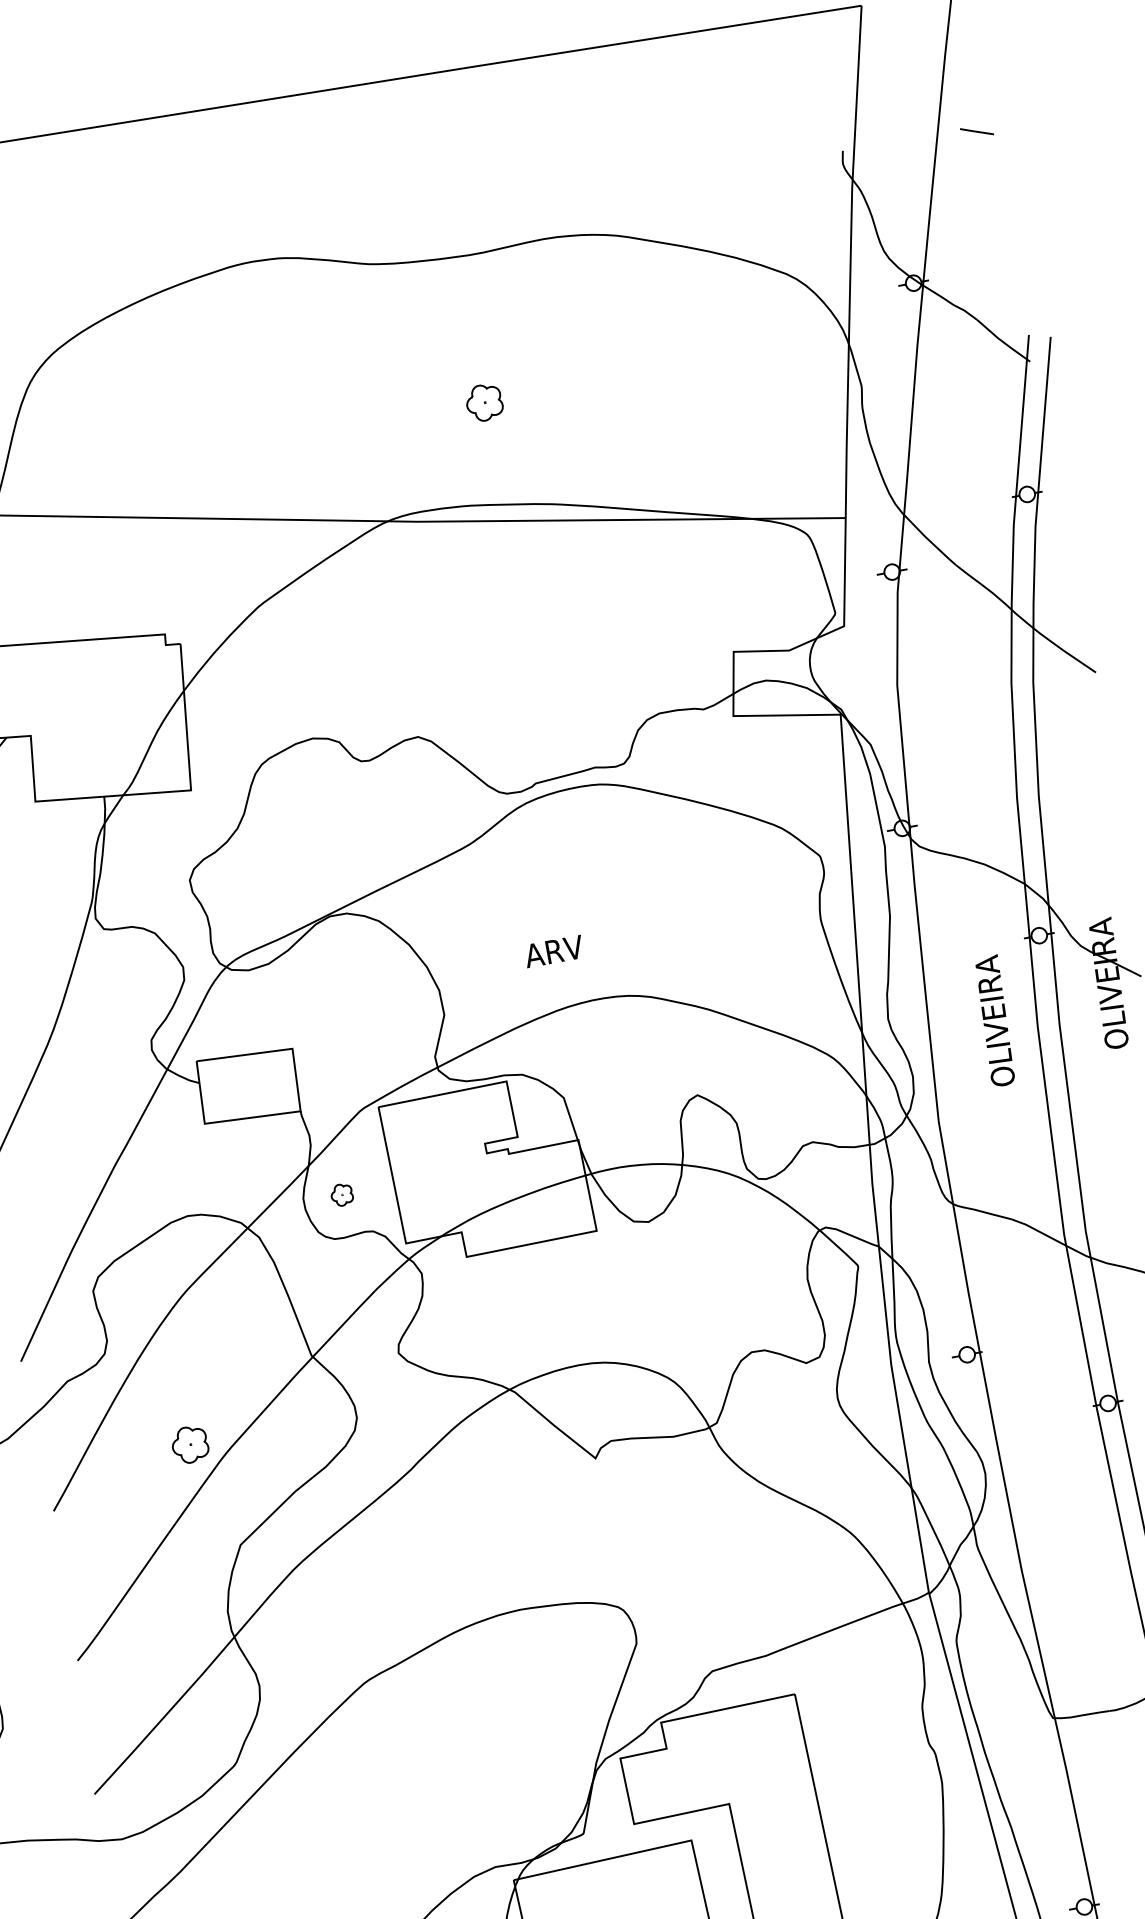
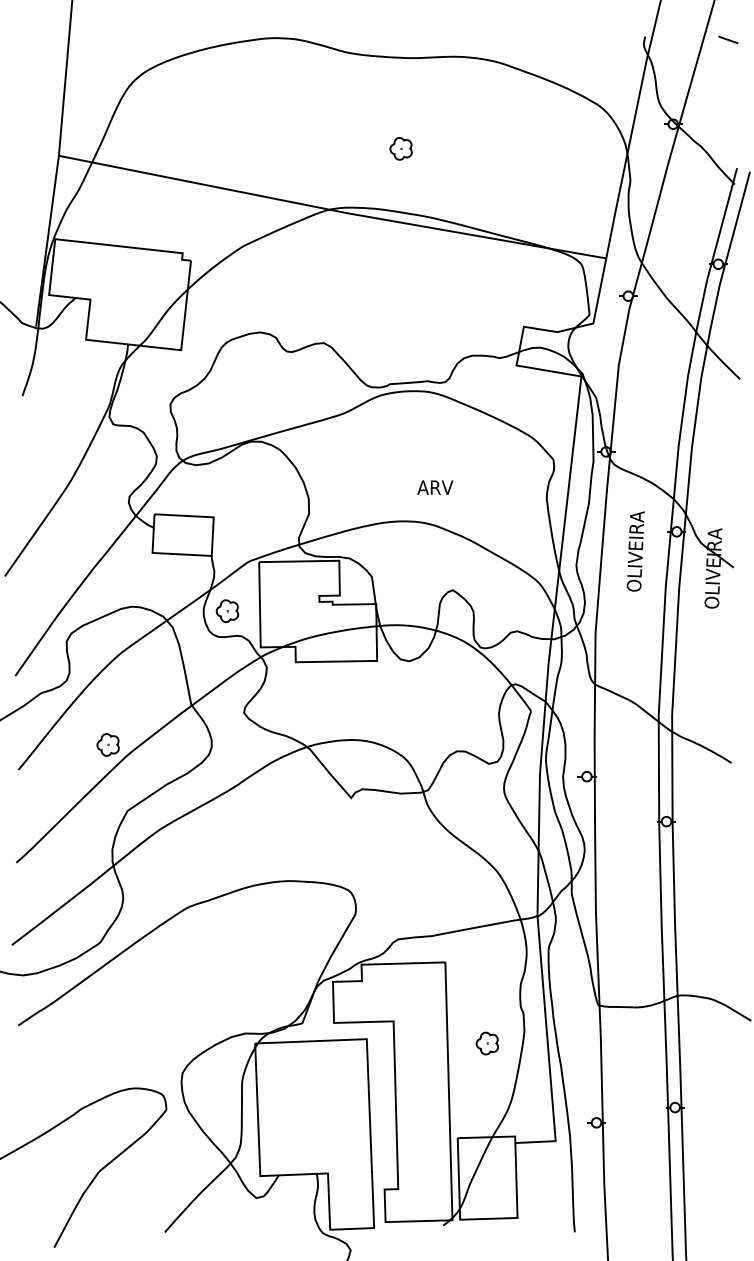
text: (554, 951) -> (435, 487), moved
text: (994, 1021) -> (635, 551), moved
part: (341, 1194) -> (227, 610), size x1.67
part: (884, 1812) -> (486, 1043), added

